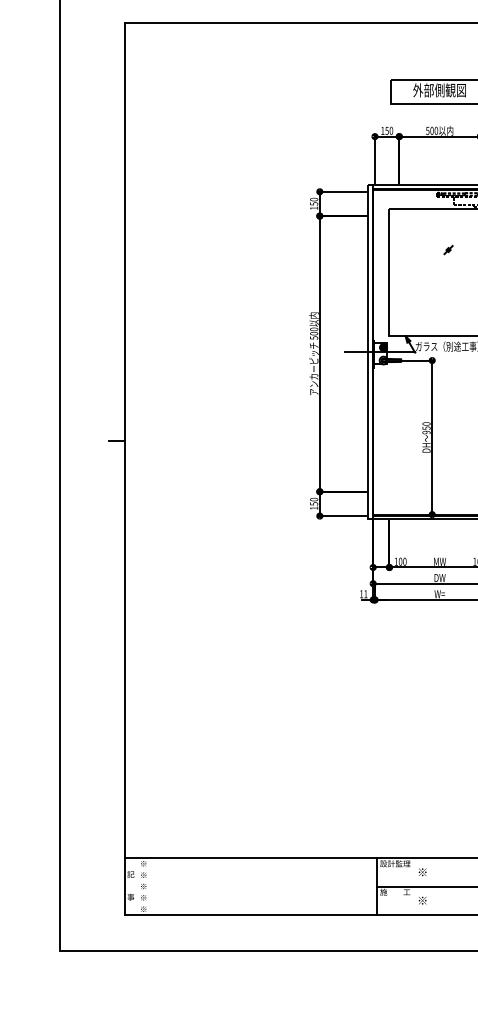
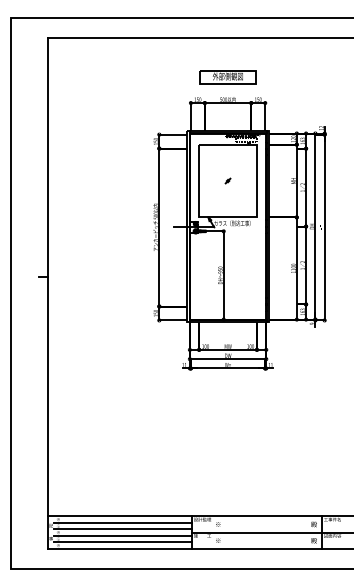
part: (447, 249) -> (227, 180), moved
line: (255, 868) -> (122, 522), added
line: (255, 881) -> (122, 529), added
line: (255, 891) -> (122, 535), added
line: (255, 903) -> (122, 542), added

